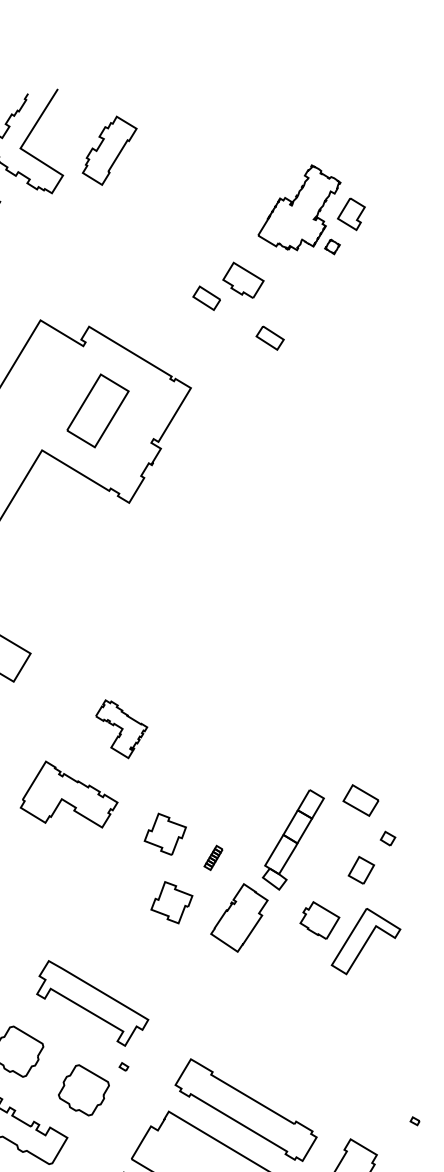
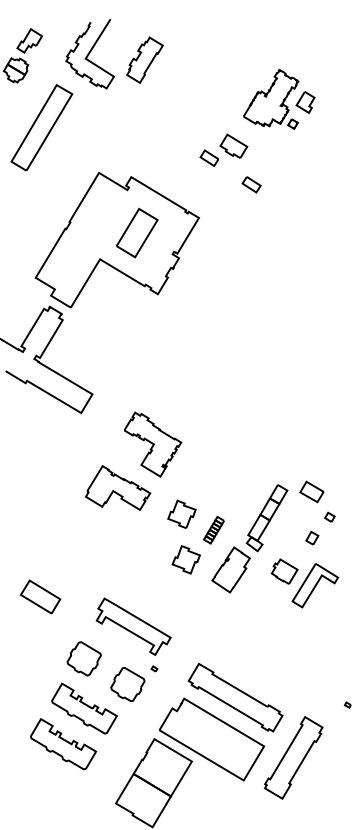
part: (120, 729) -> (152, 444), size x1.67
part: (212, 857) -> (213, 529), size x1.67
part: (361, 869) -> (312, 537), size x0.71

